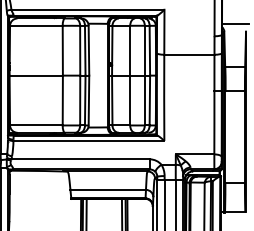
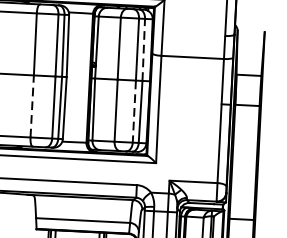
line: (235, 24) -> (252, 22), removed
line: (149, 50) -> (143, 49), solid -> dashed
line: (62, 100) -> (31, 106), solid -> dashed
line: (144, 100) -> (133, 111), solid -> dashed

